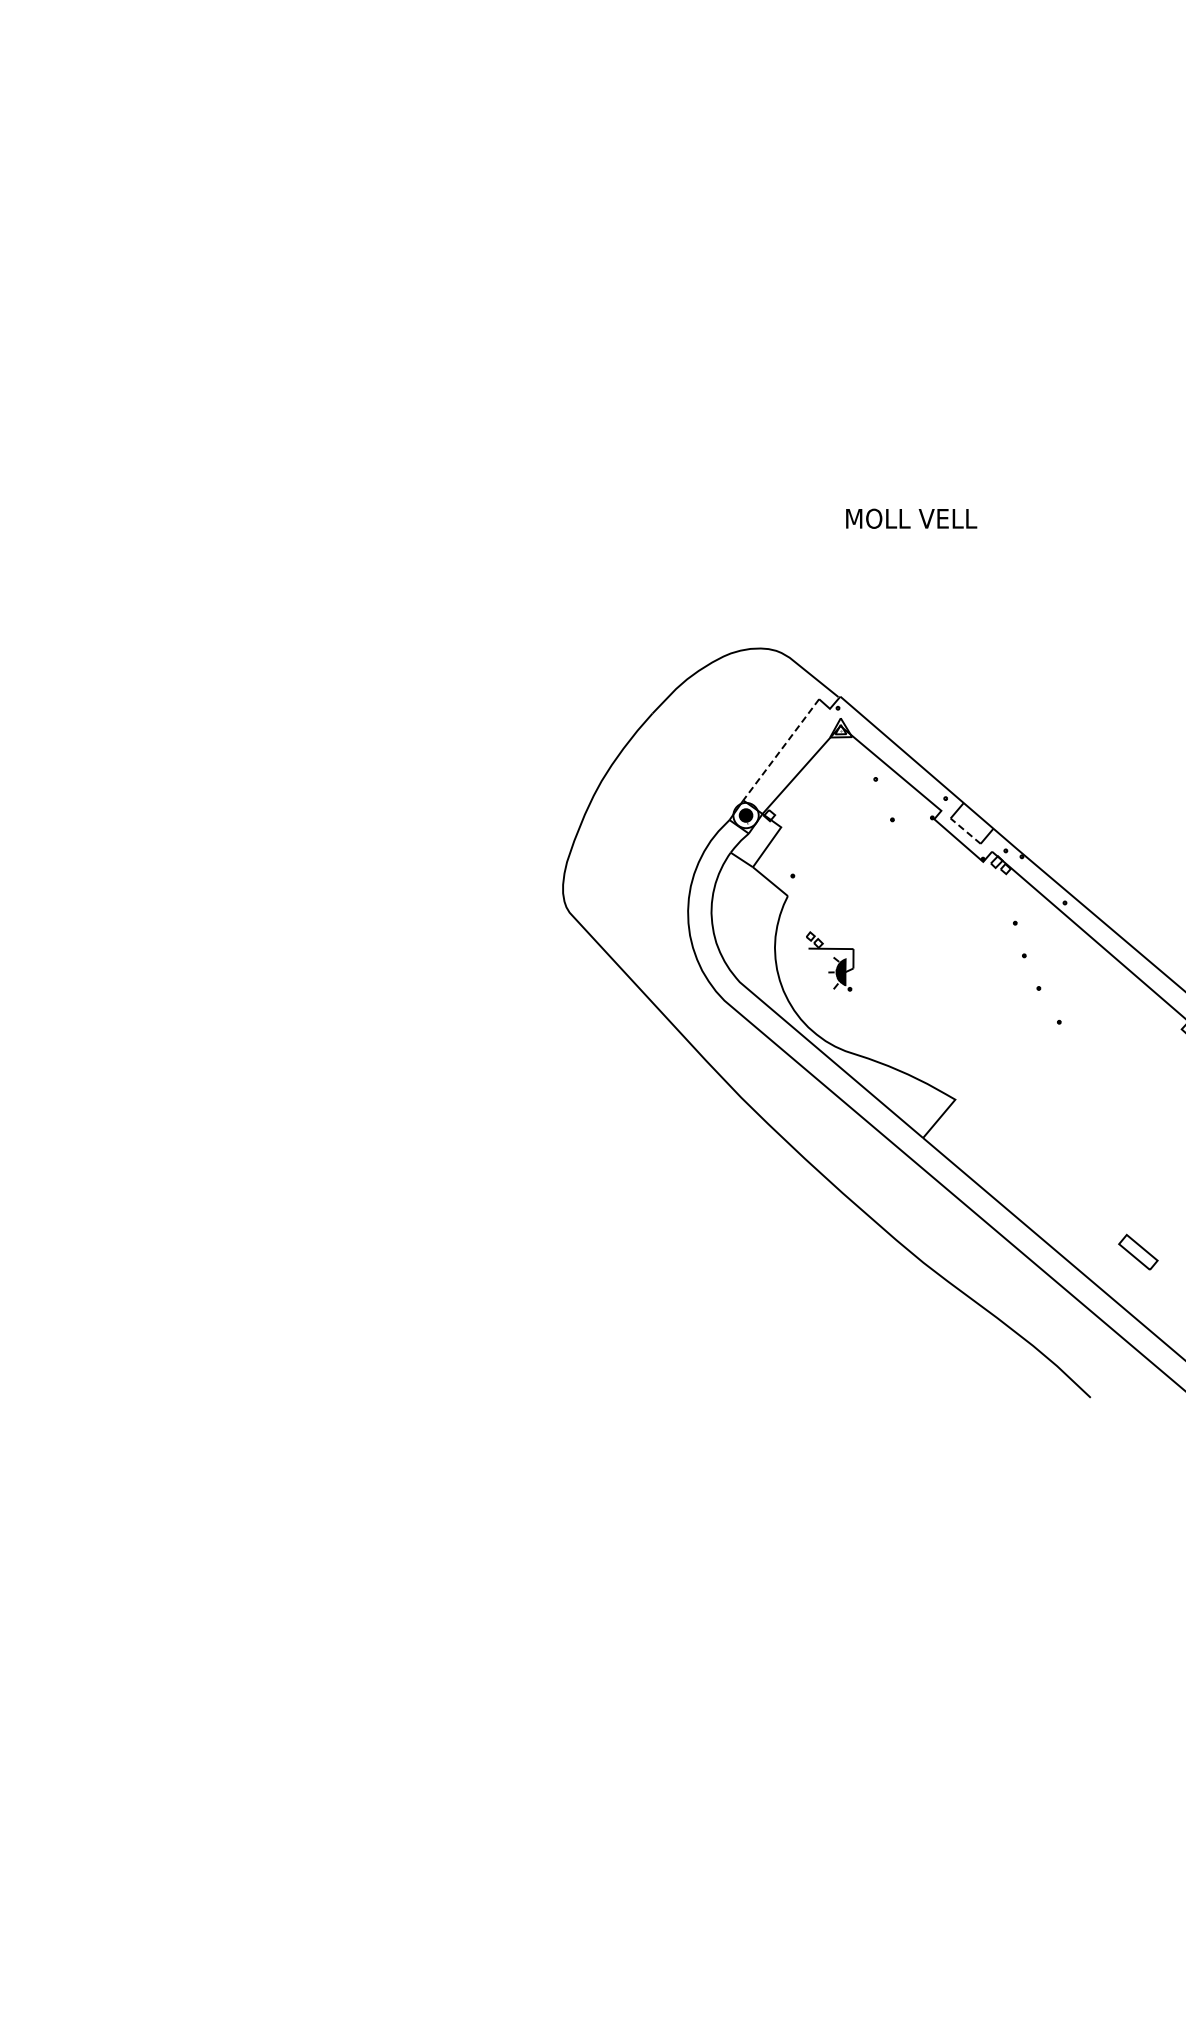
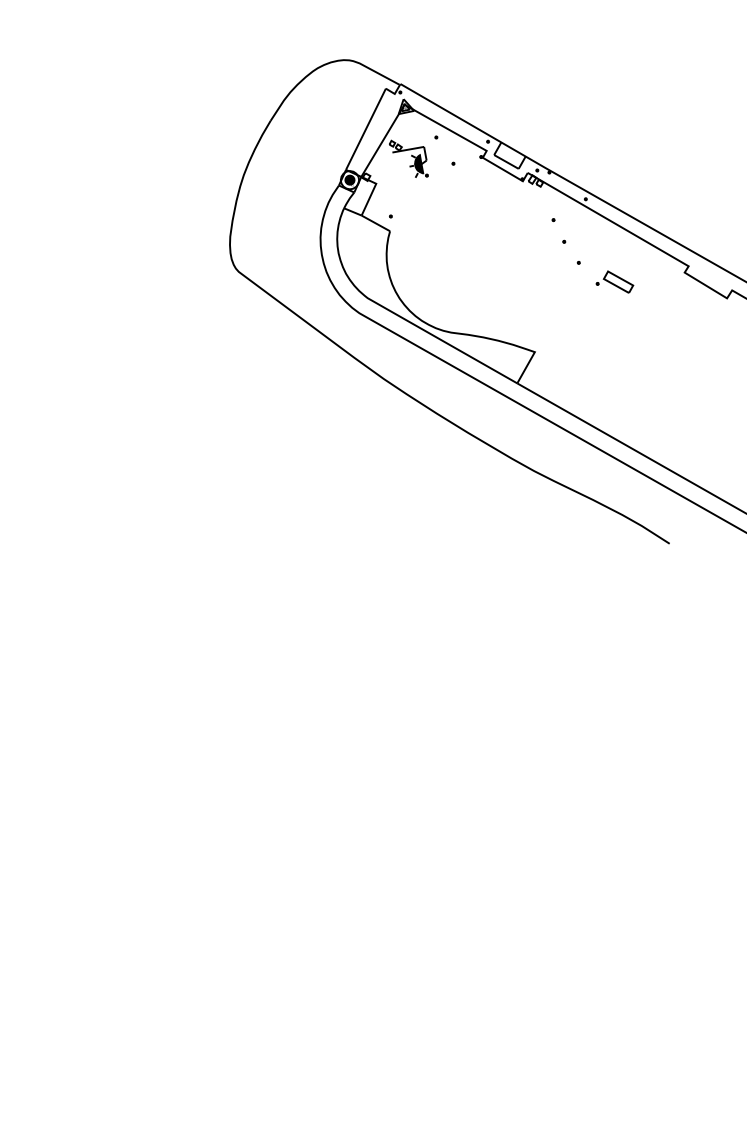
line: (780, 750) -> (365, 129), dashed -> solid
line: (965, 831) -> (506, 162), dashed -> solid
part: (830, 961) -> (409, 158), moved
part: (1138, 1251) -> (618, 281), moved

